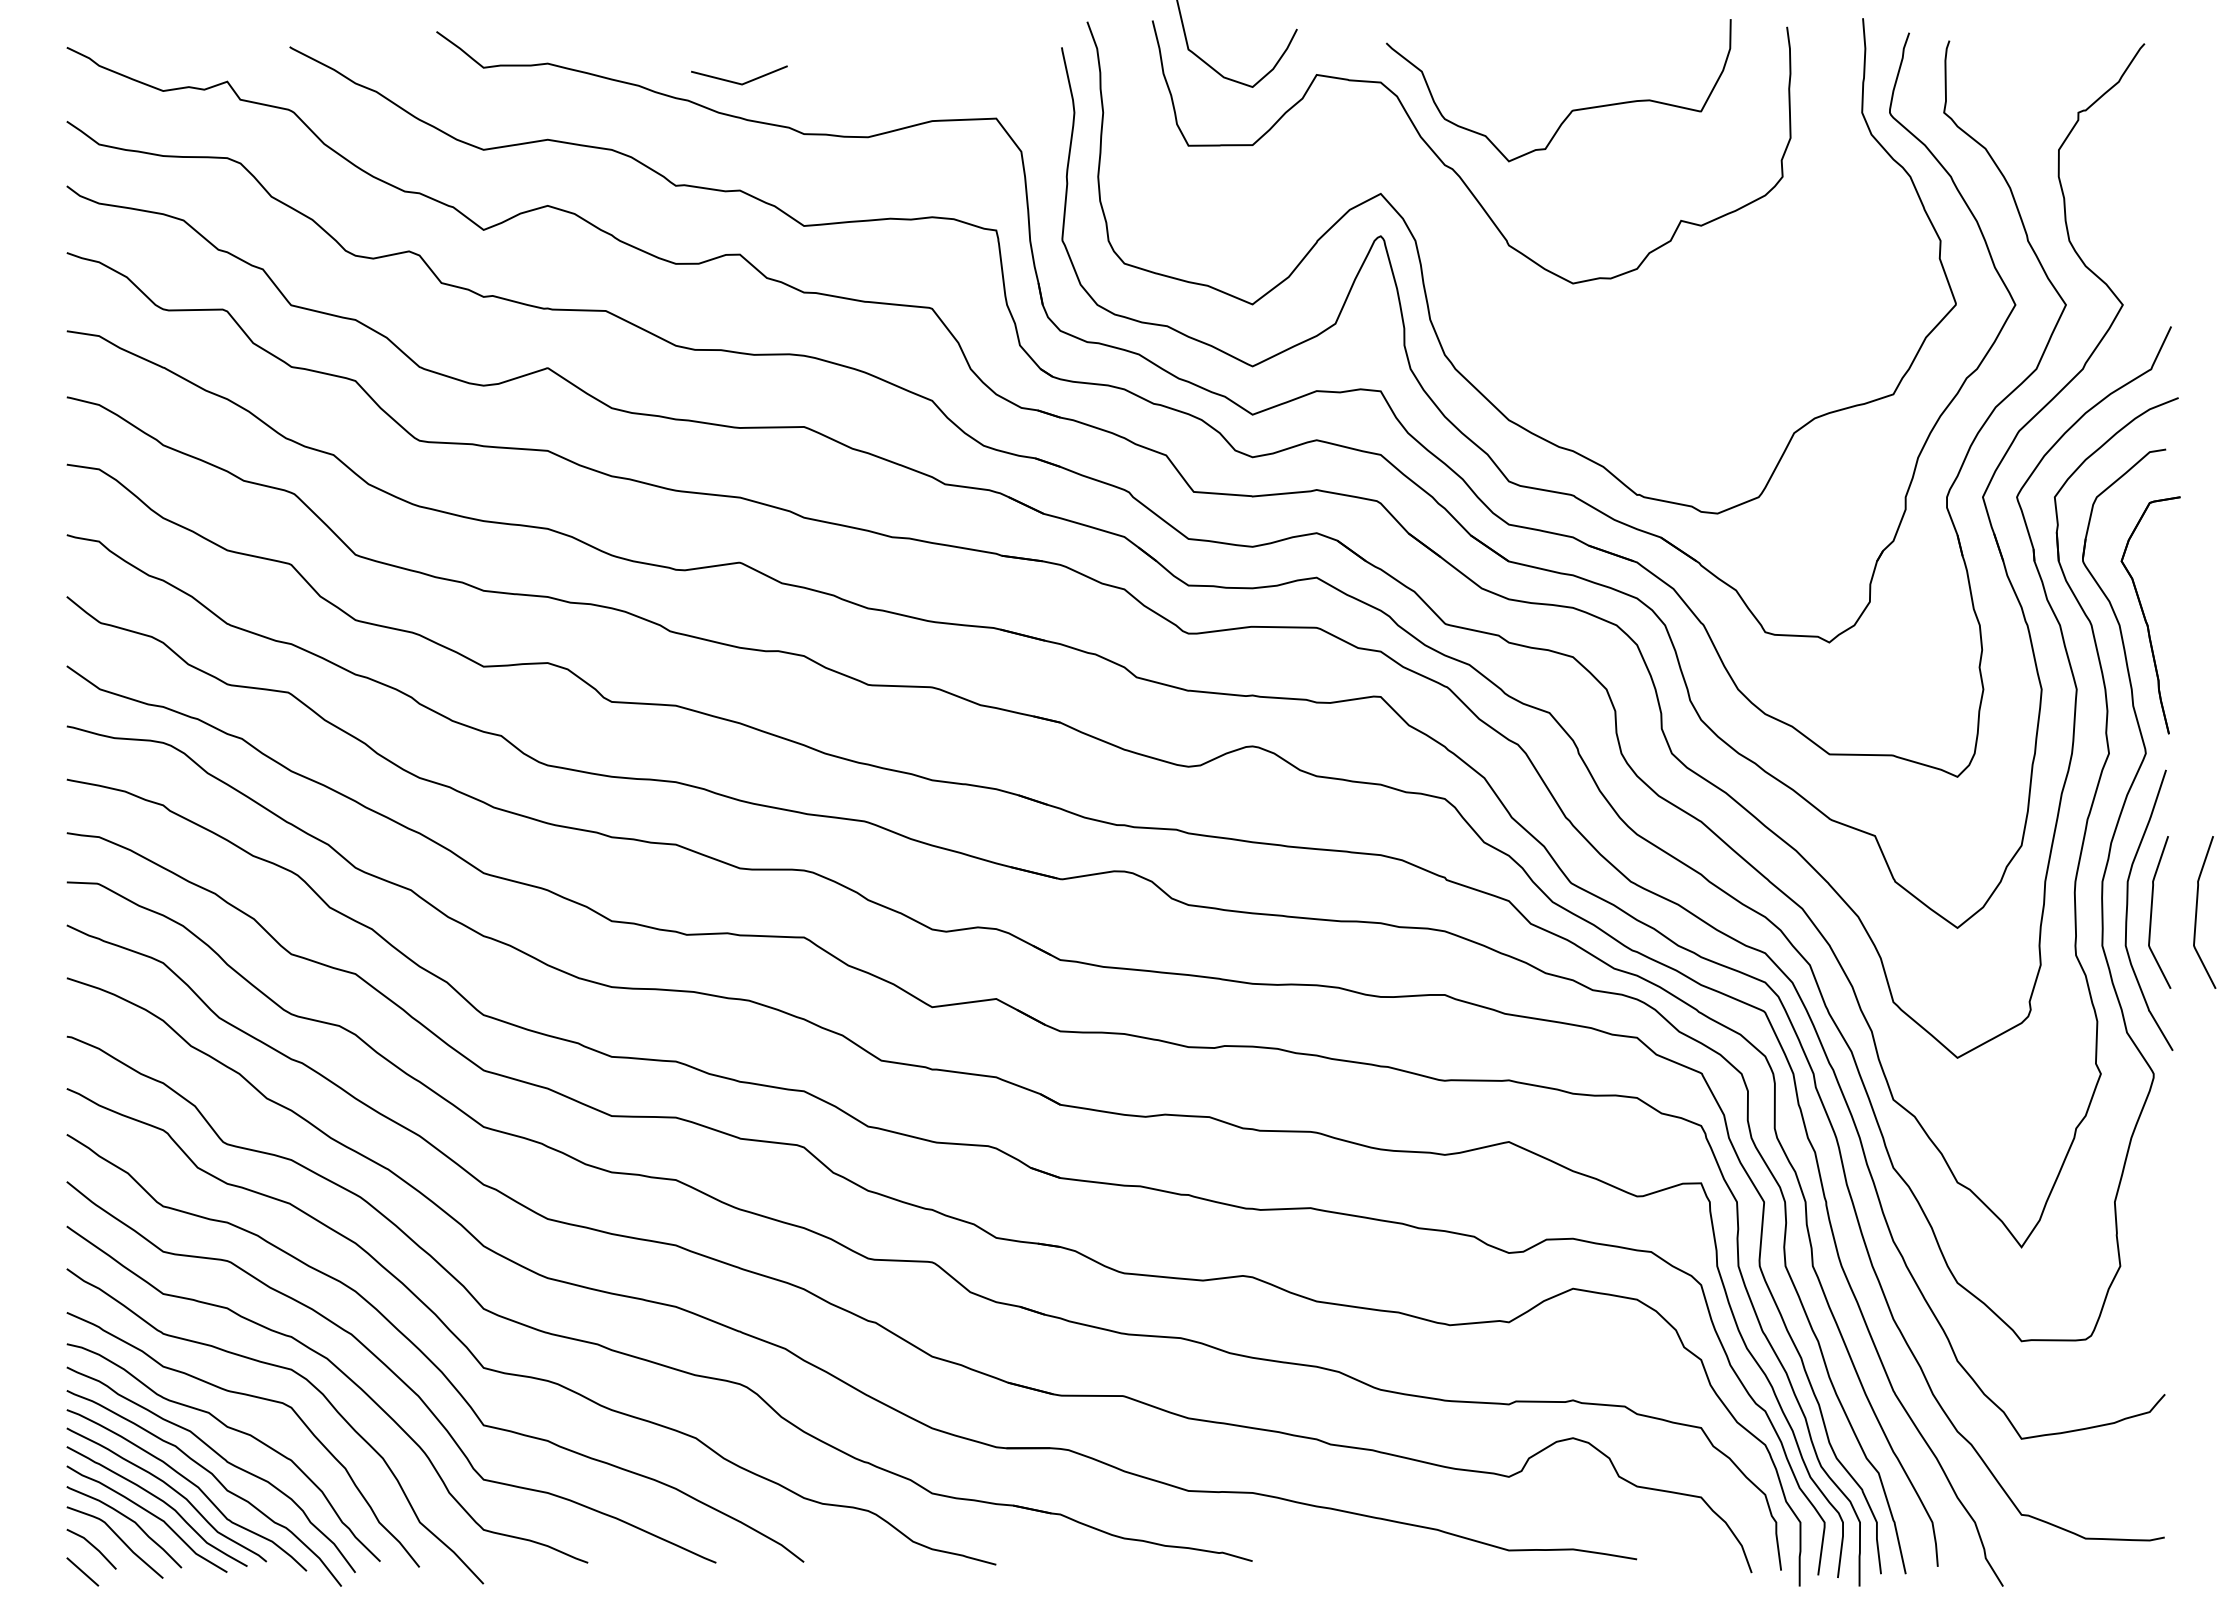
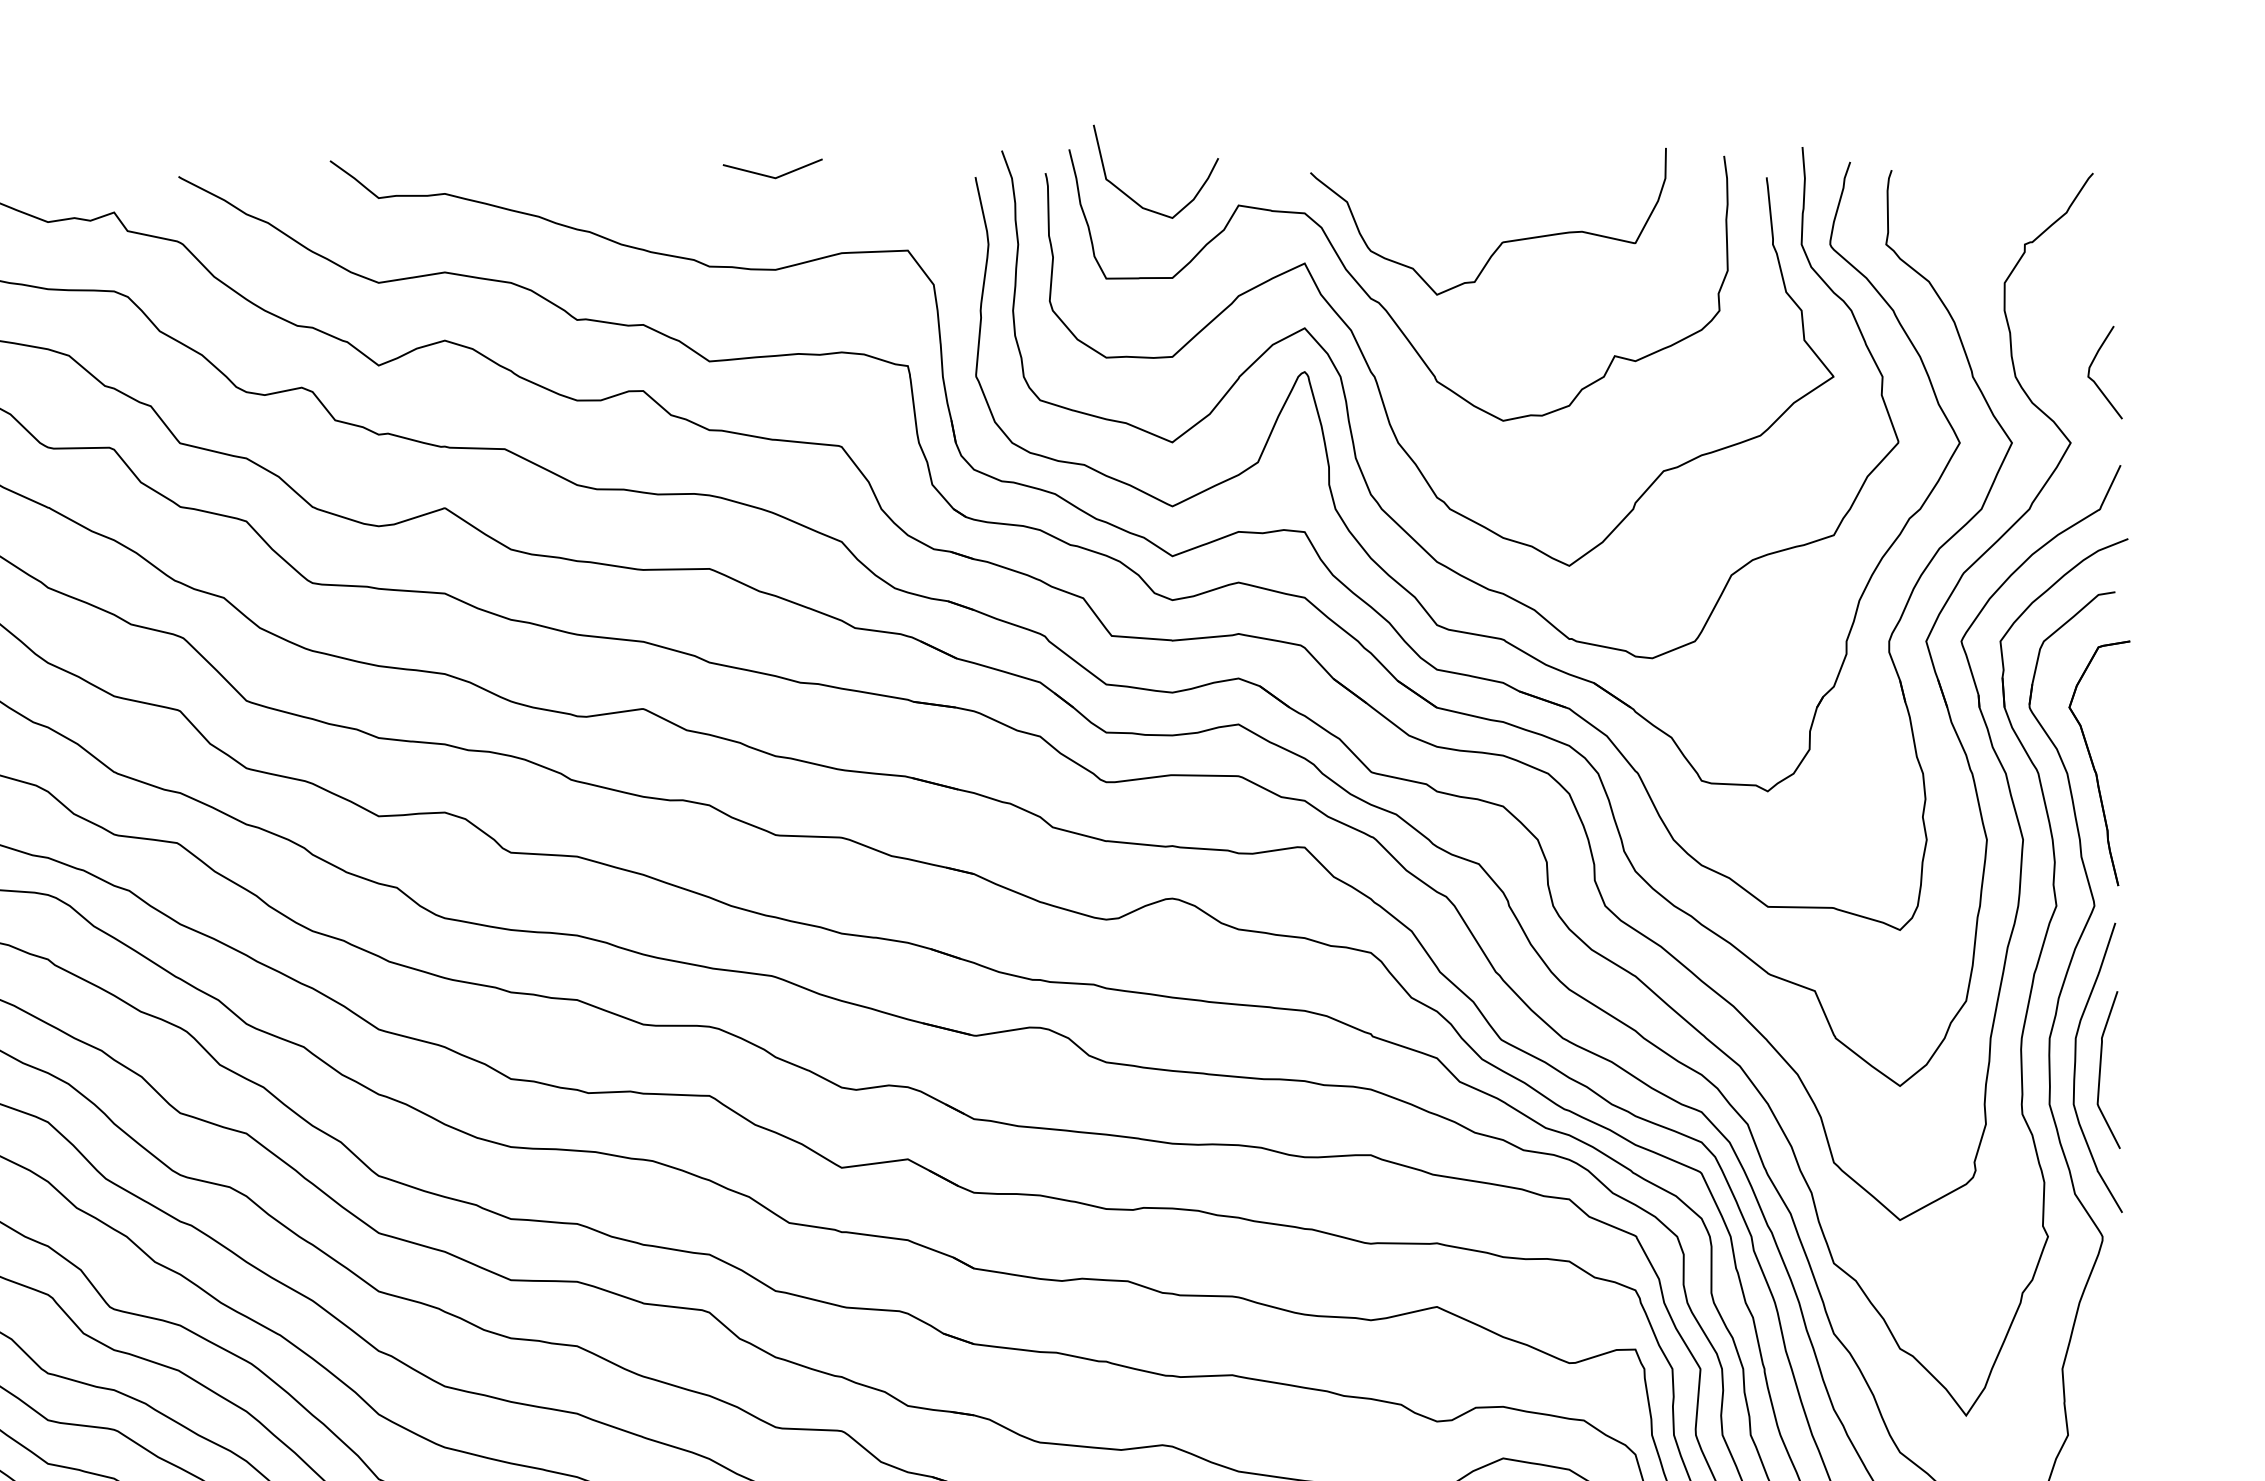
line: (739, 82) -> (772, 176), moved
curve: (2146, 245) -> (2095, 381), added
curve: (1452, 248) -> (1378, 384), added
curve: (2197, 912) -> (2147, 1070), removed

